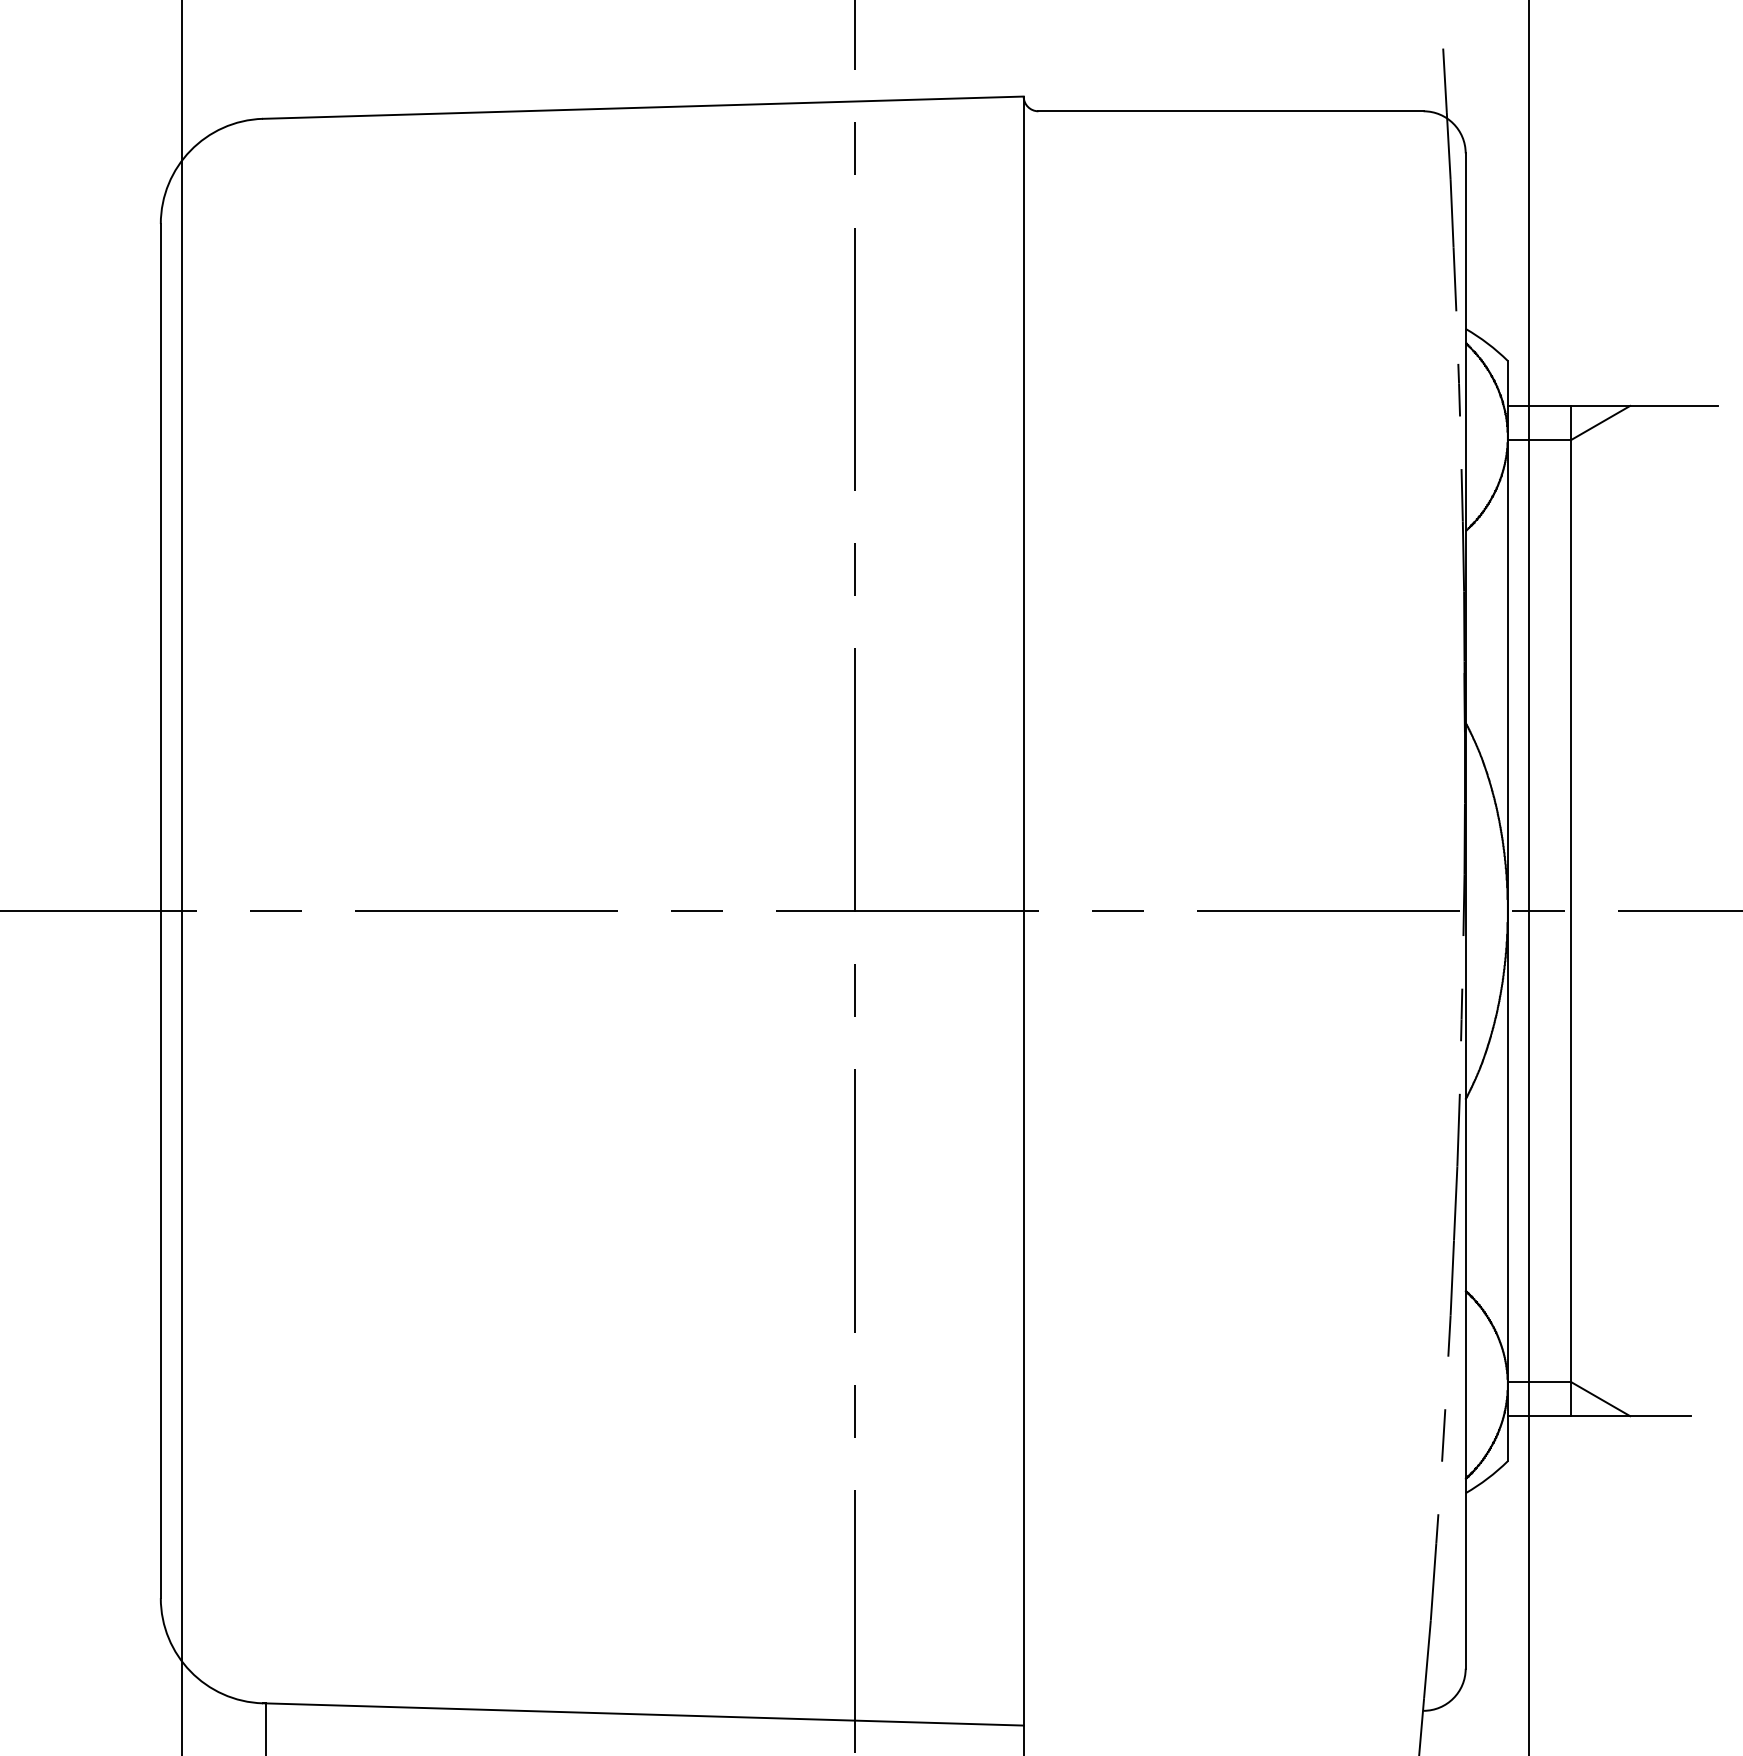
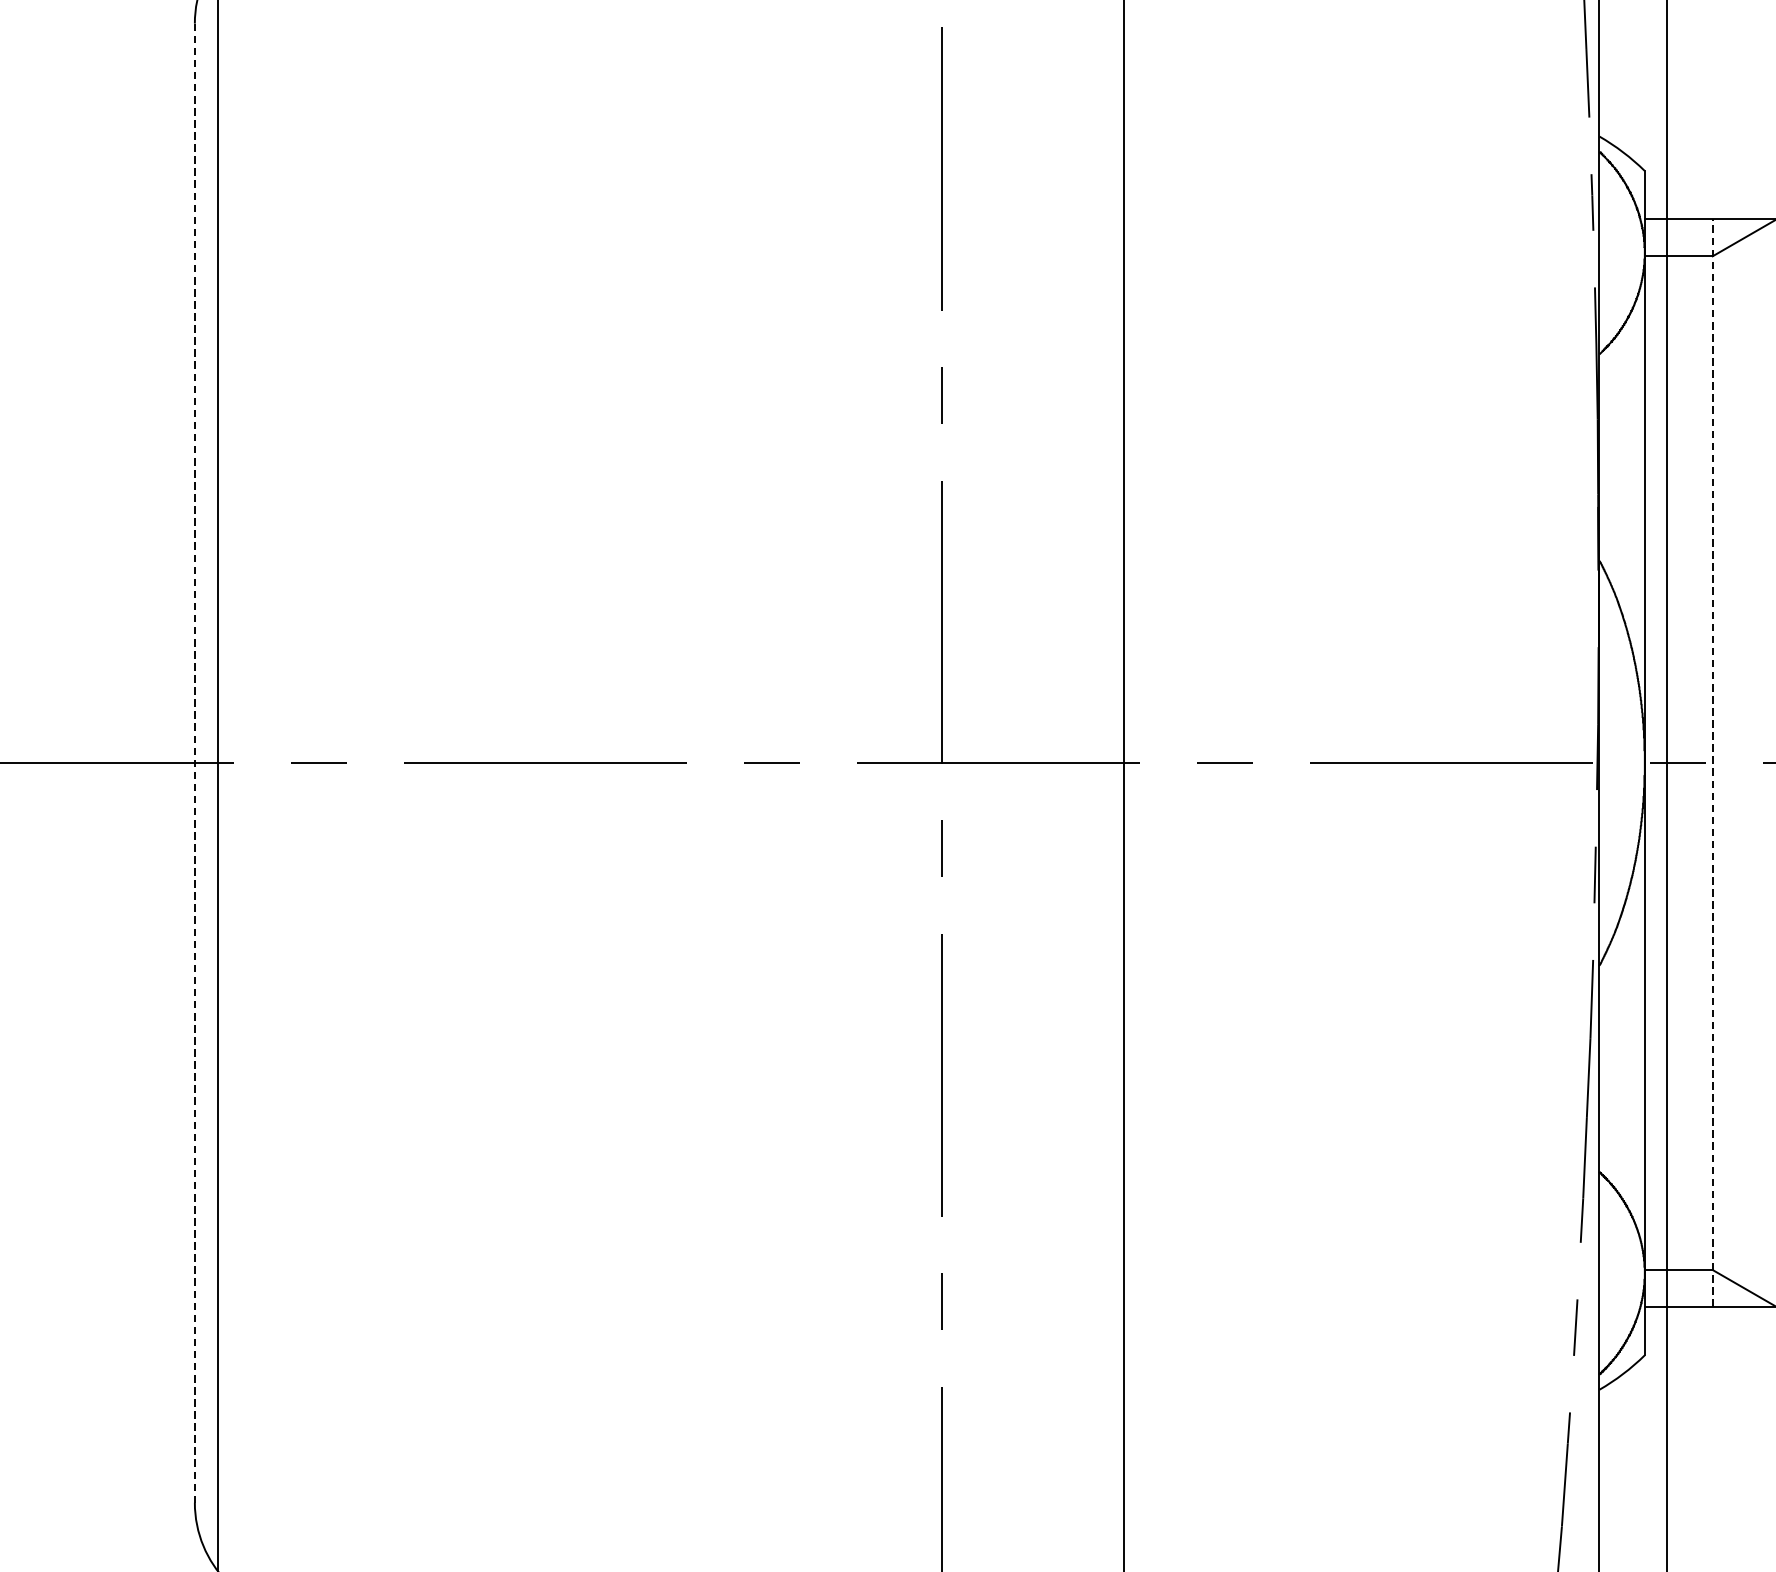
line: (1570, 910) -> (1712, 762), solid -> dashed
line: (160, 911) -> (194, 763), solid -> dashed

